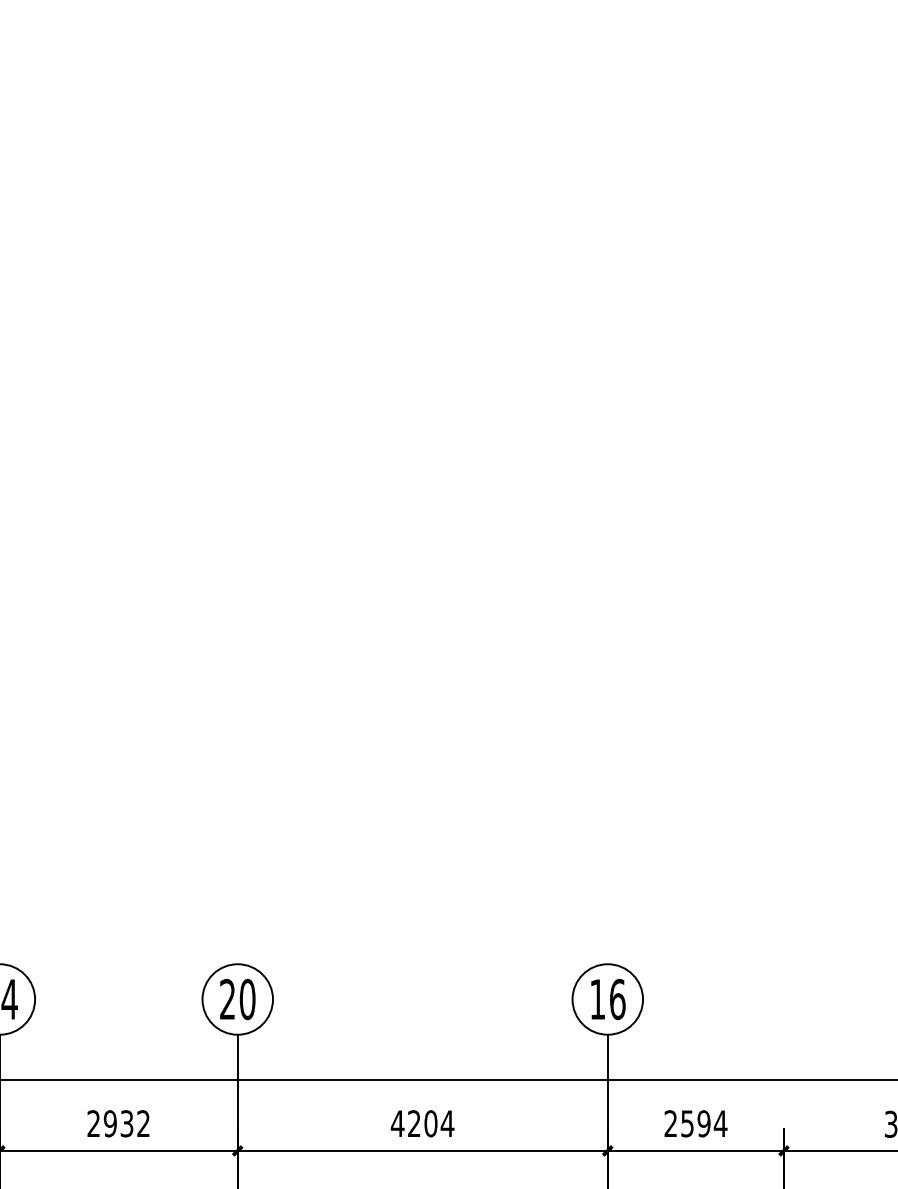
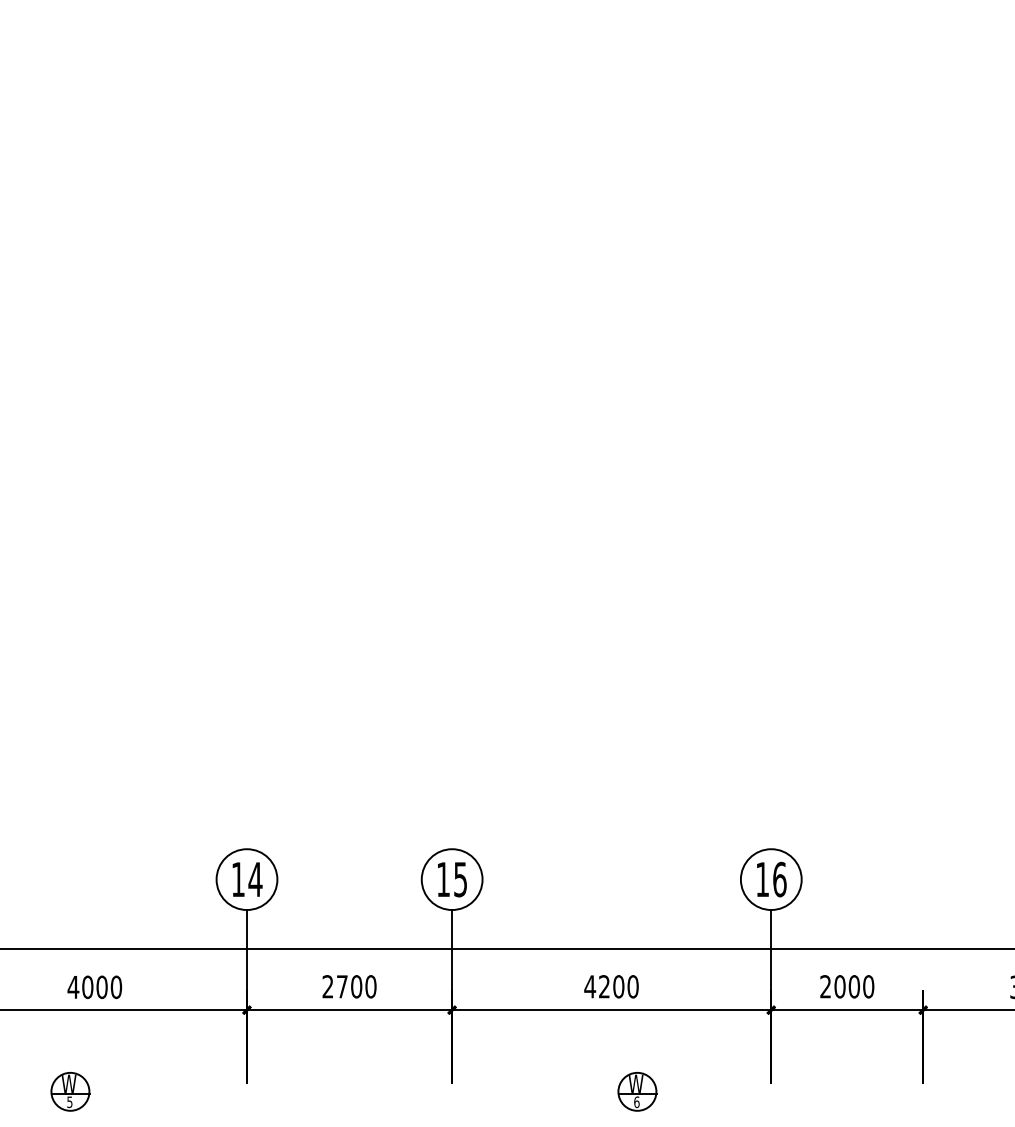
text: (238, 999) -> (452, 879), 20 -> 15
text: (126, 1123) -> (356, 986), 2932 -> 2700
text: (446, 1123) -> (632, 986), 4204 -> 4200
text: (704, 1123) -> (854, 986), 2594 -> 2000

